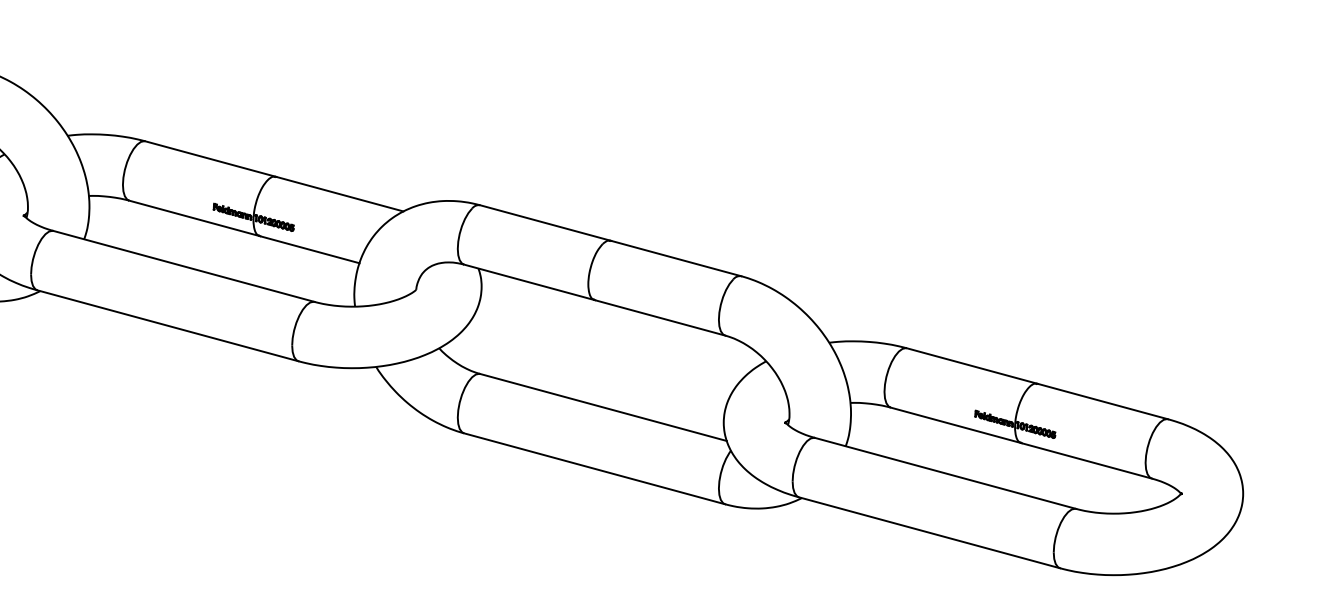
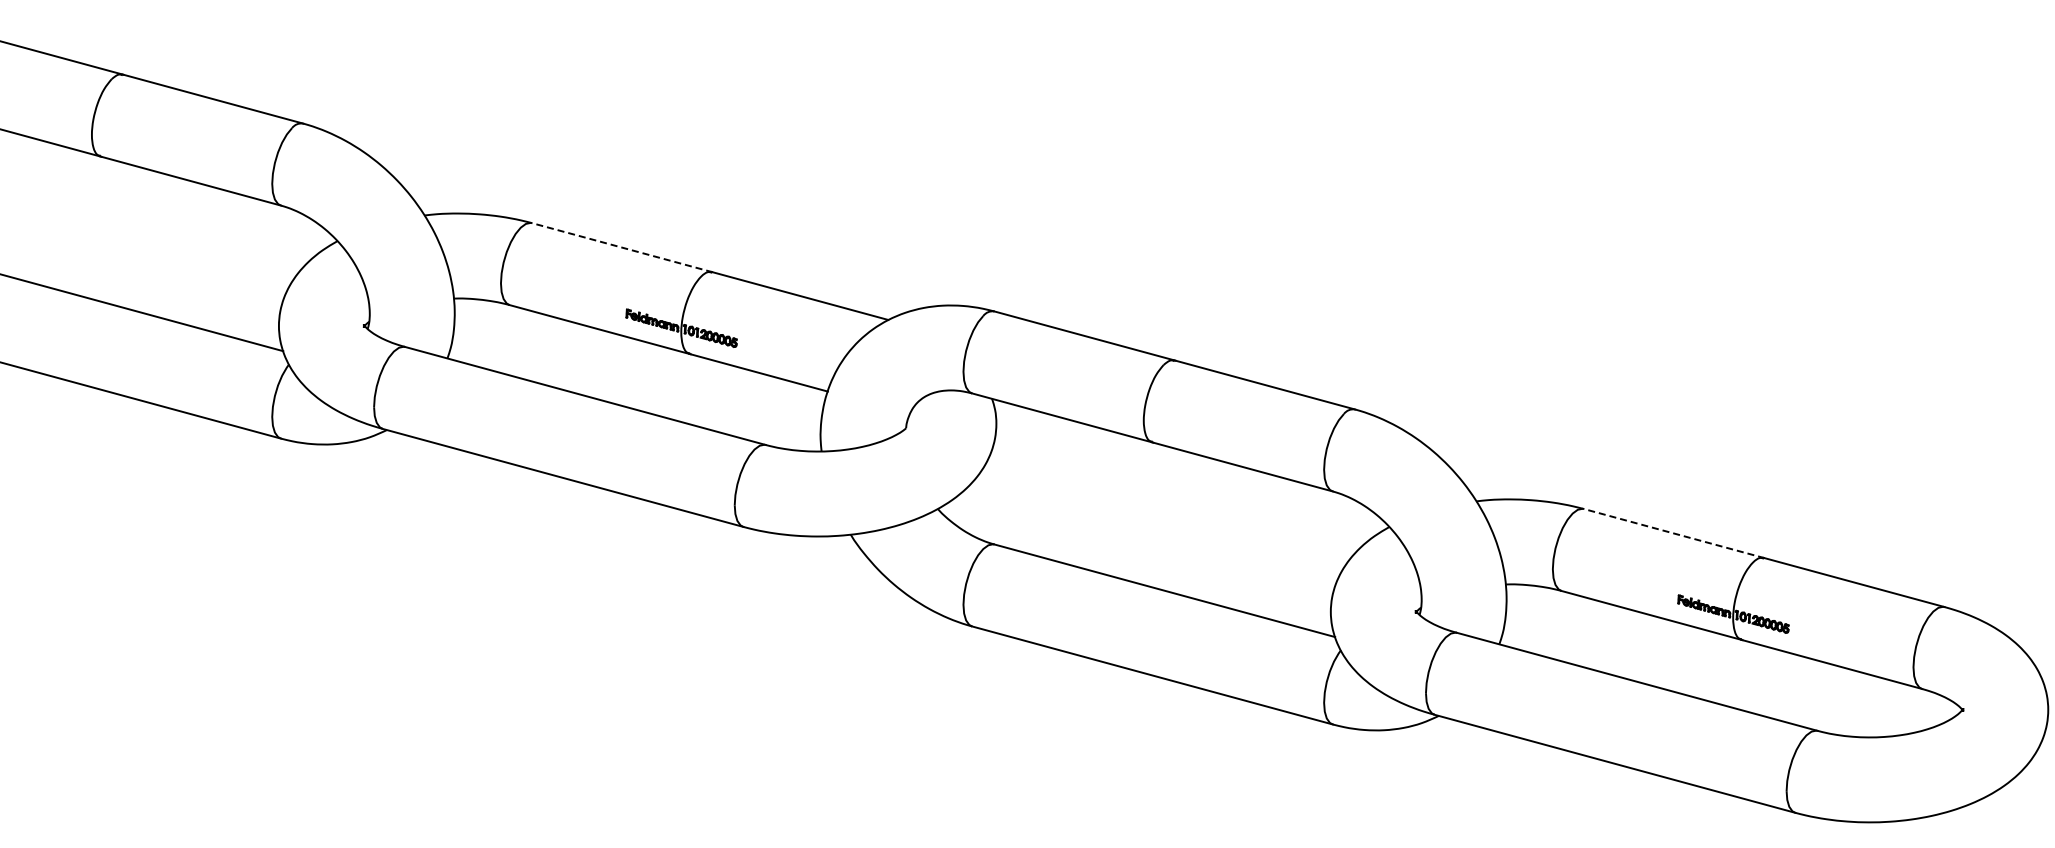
line: (210, 158) -> (622, 247), solid -> dashed
line: (972, 366) -> (1674, 533), solid -> dashed

